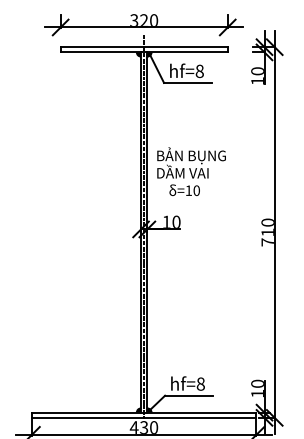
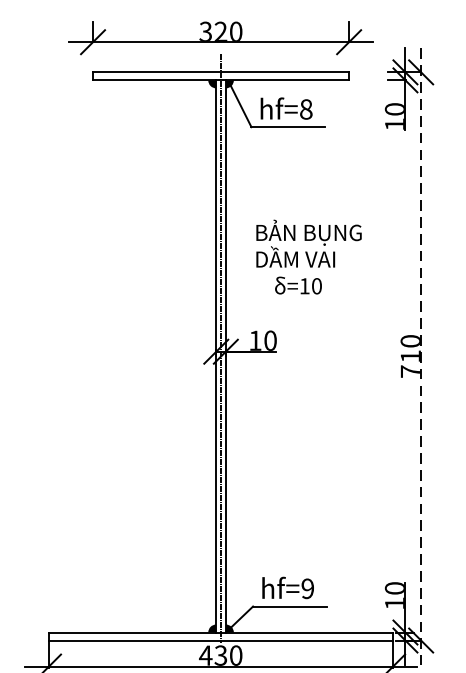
text: (191, 171) -> (308, 256), moved
line: (274, 233) -> (420, 357), solid -> dashed
text: (200, 383) -> (307, 587), hf=8 -> hf=9

